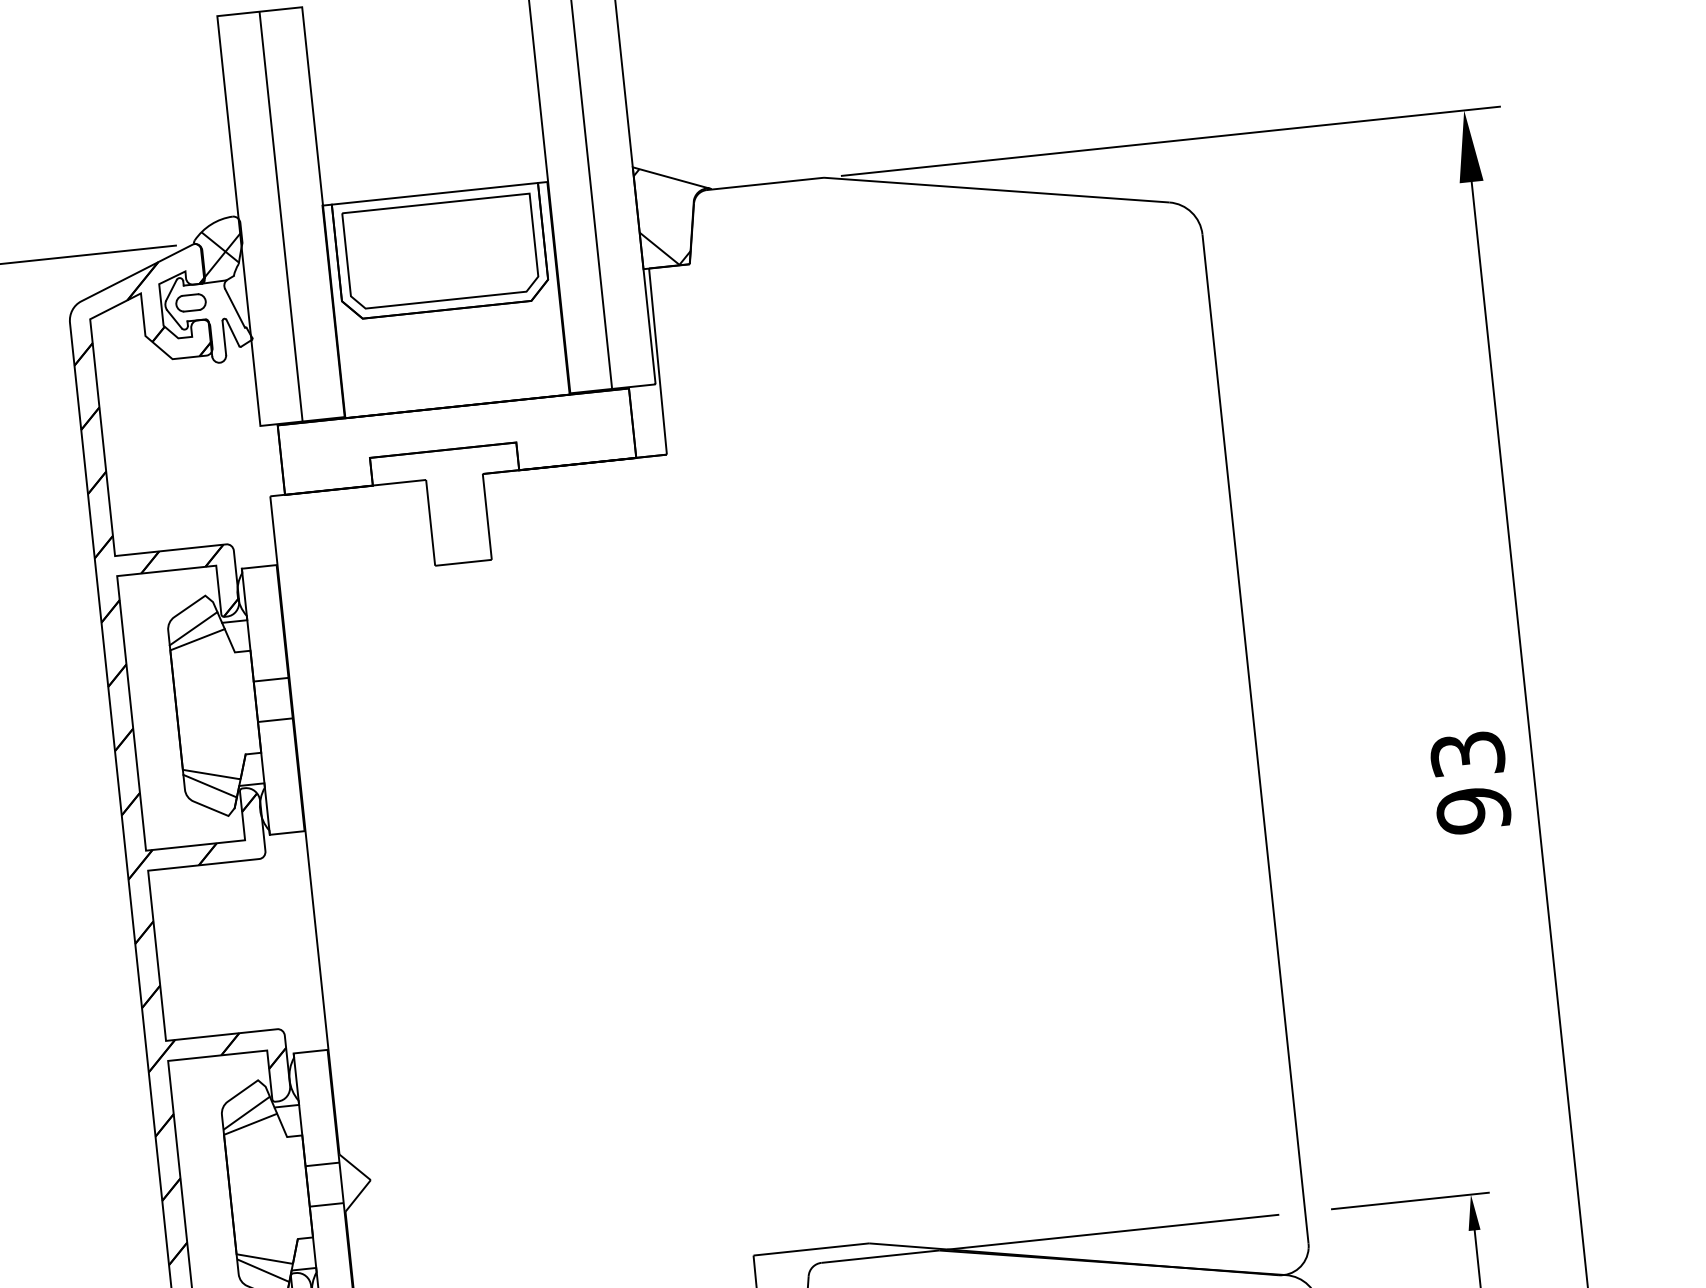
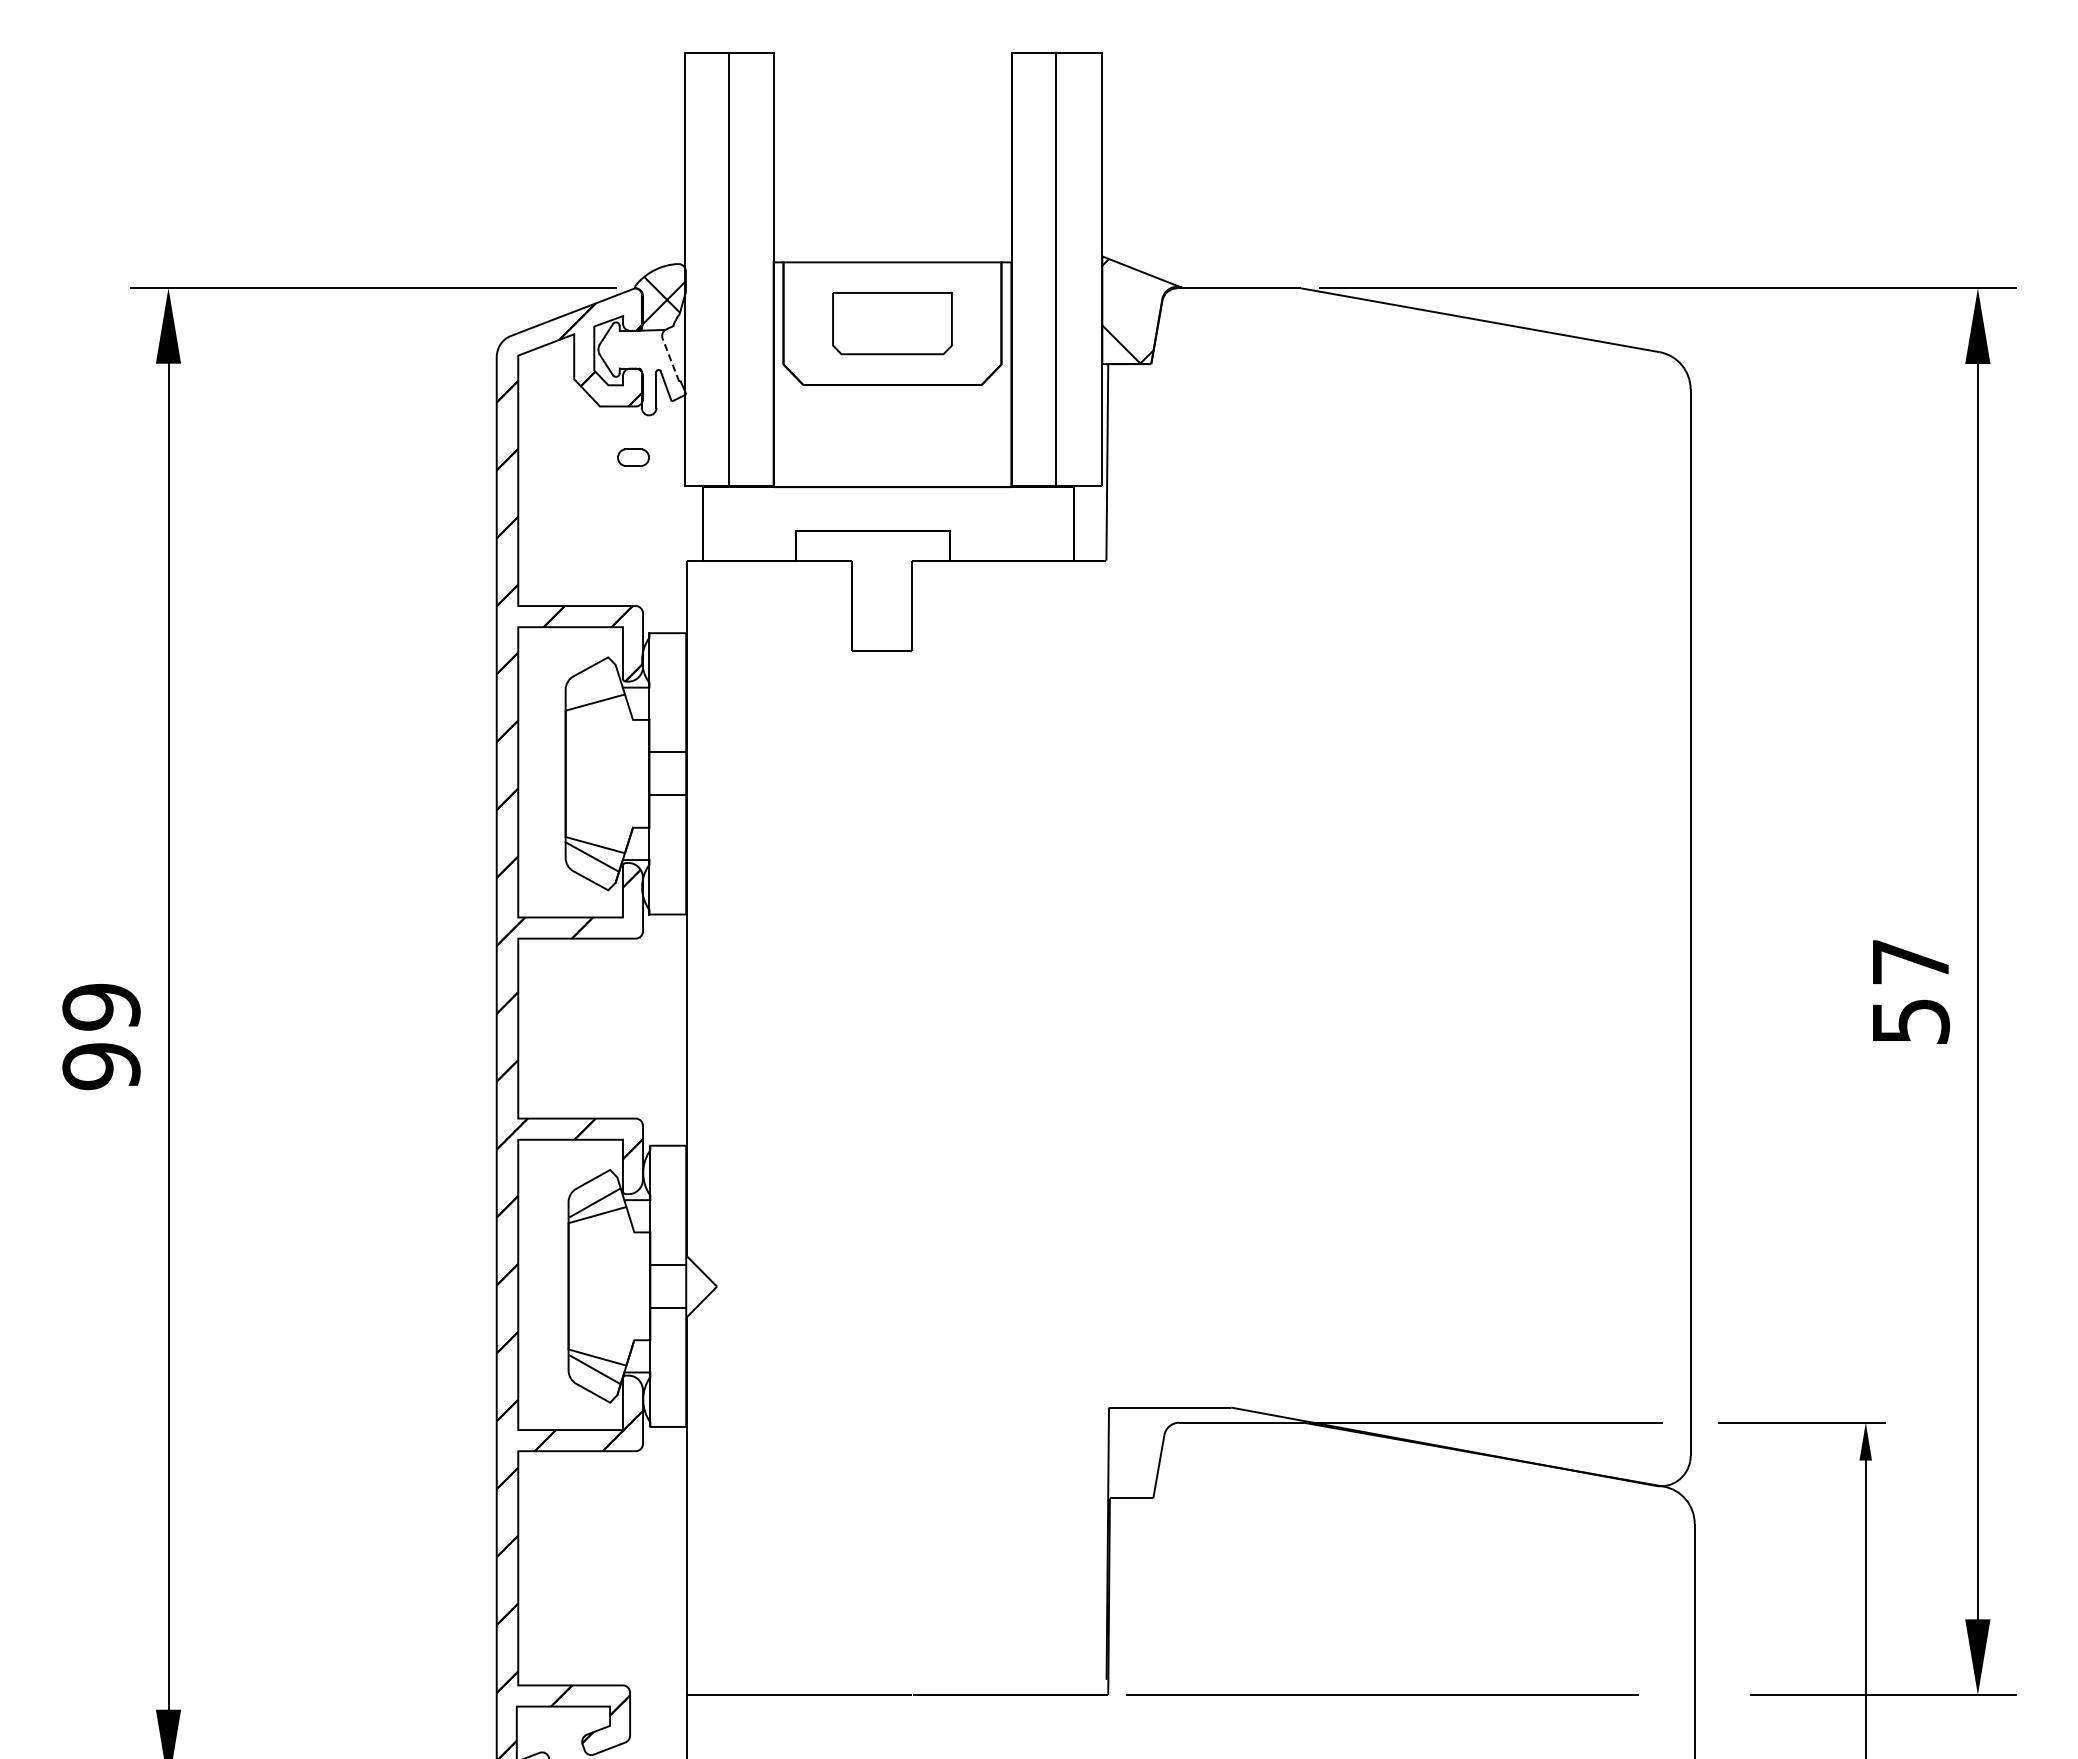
part: (440, 251) -> (892, 323), size x0.6
part: (191, 302) -> (633, 457), moved
line: (235, 308) -> (671, 360), solid -> dashed
line: (193, 628) -> (592, 690), removed
text: (1470, 783) -> (1910, 992), 93 -> 57

